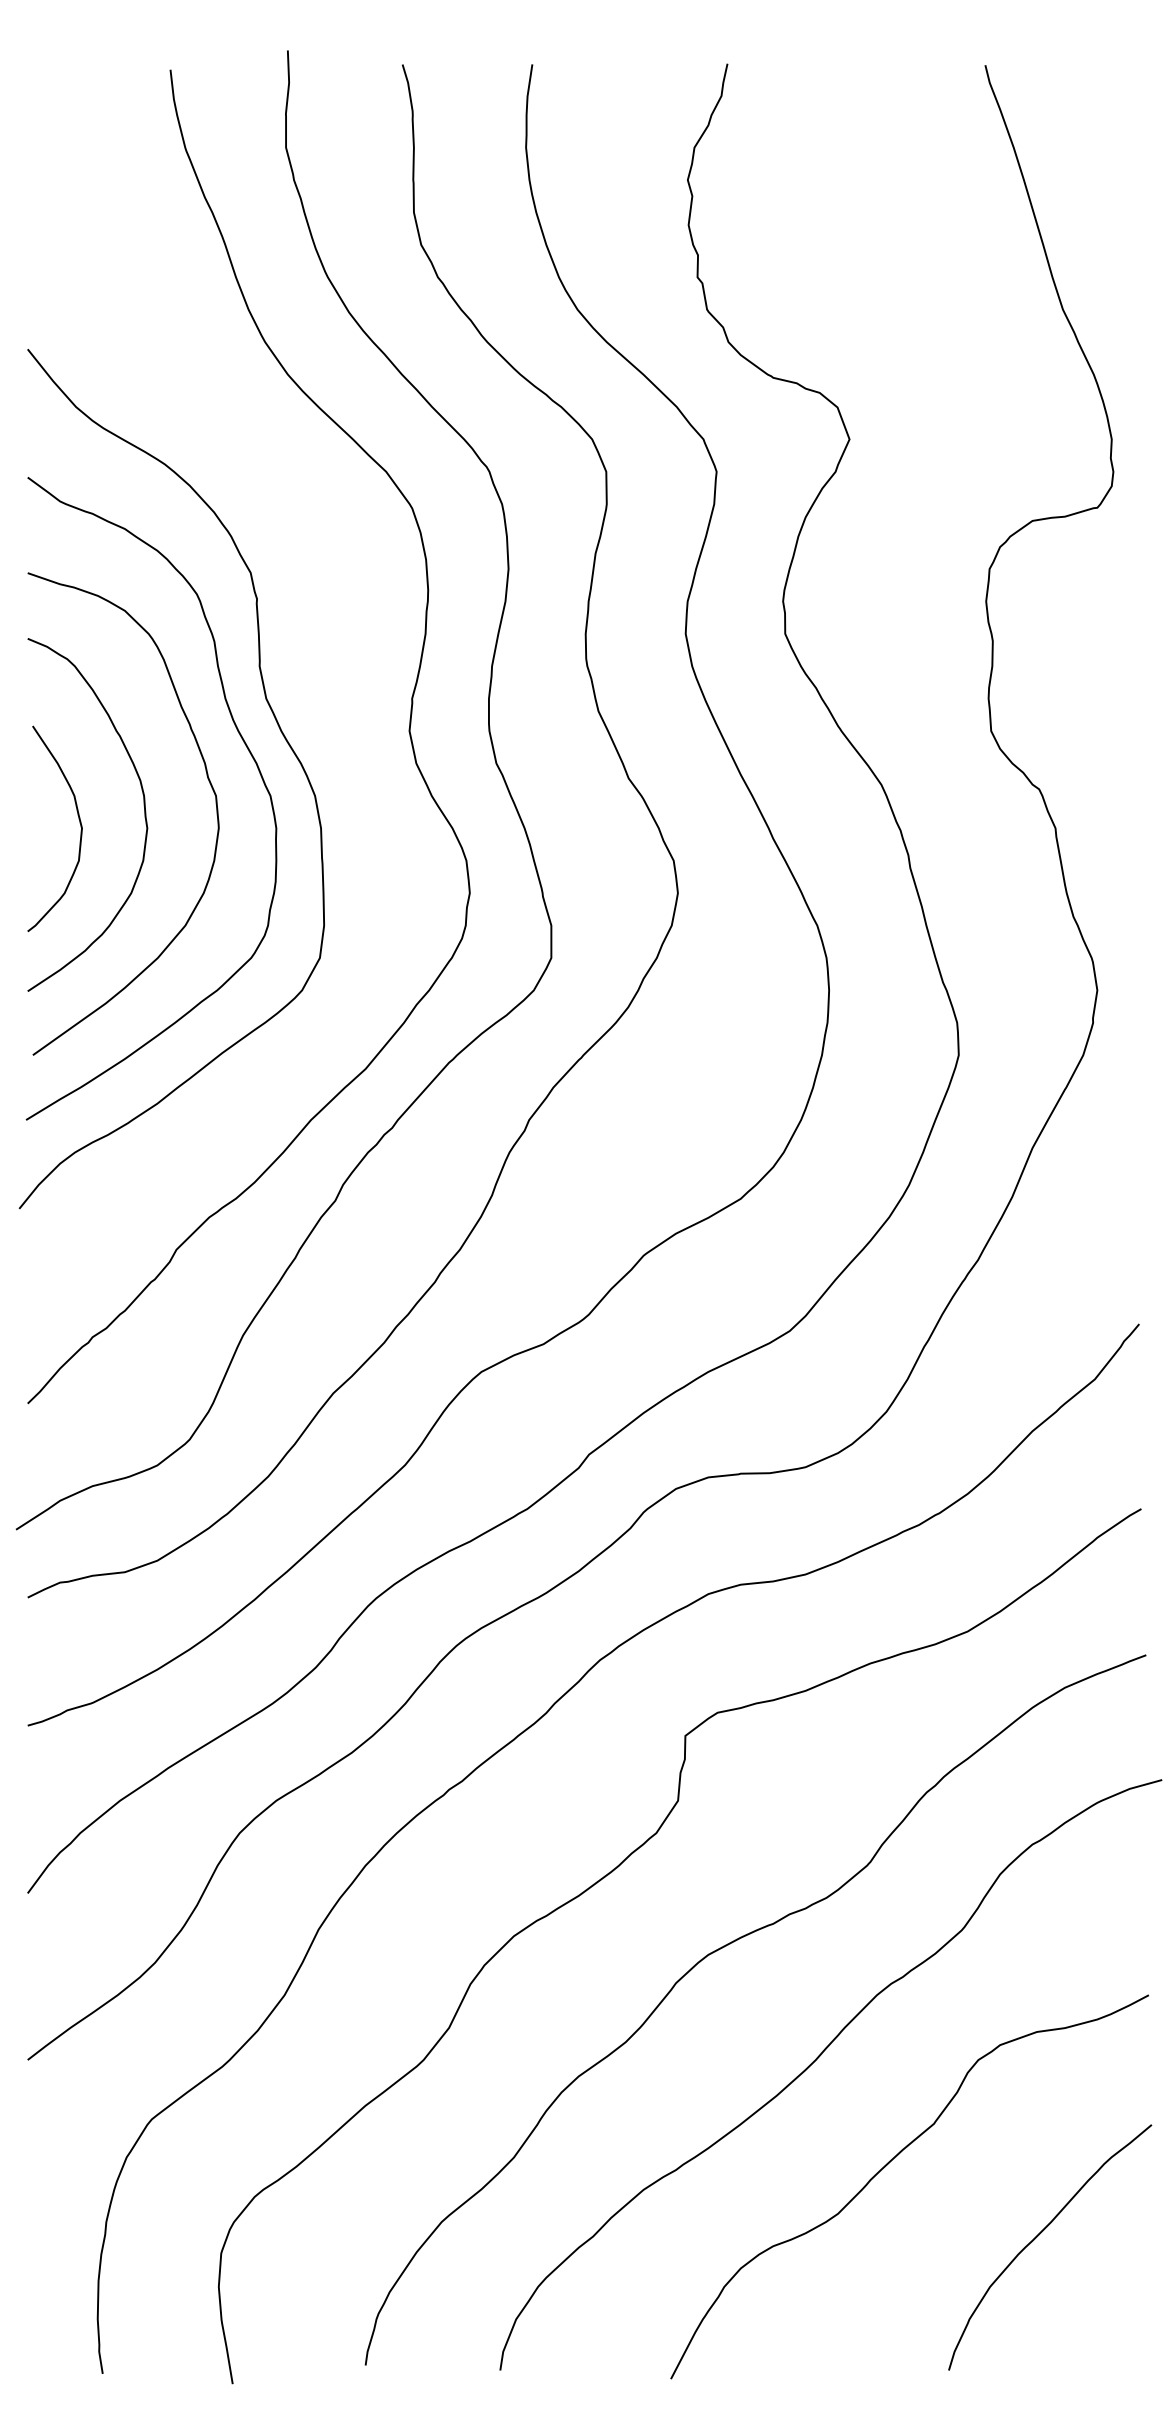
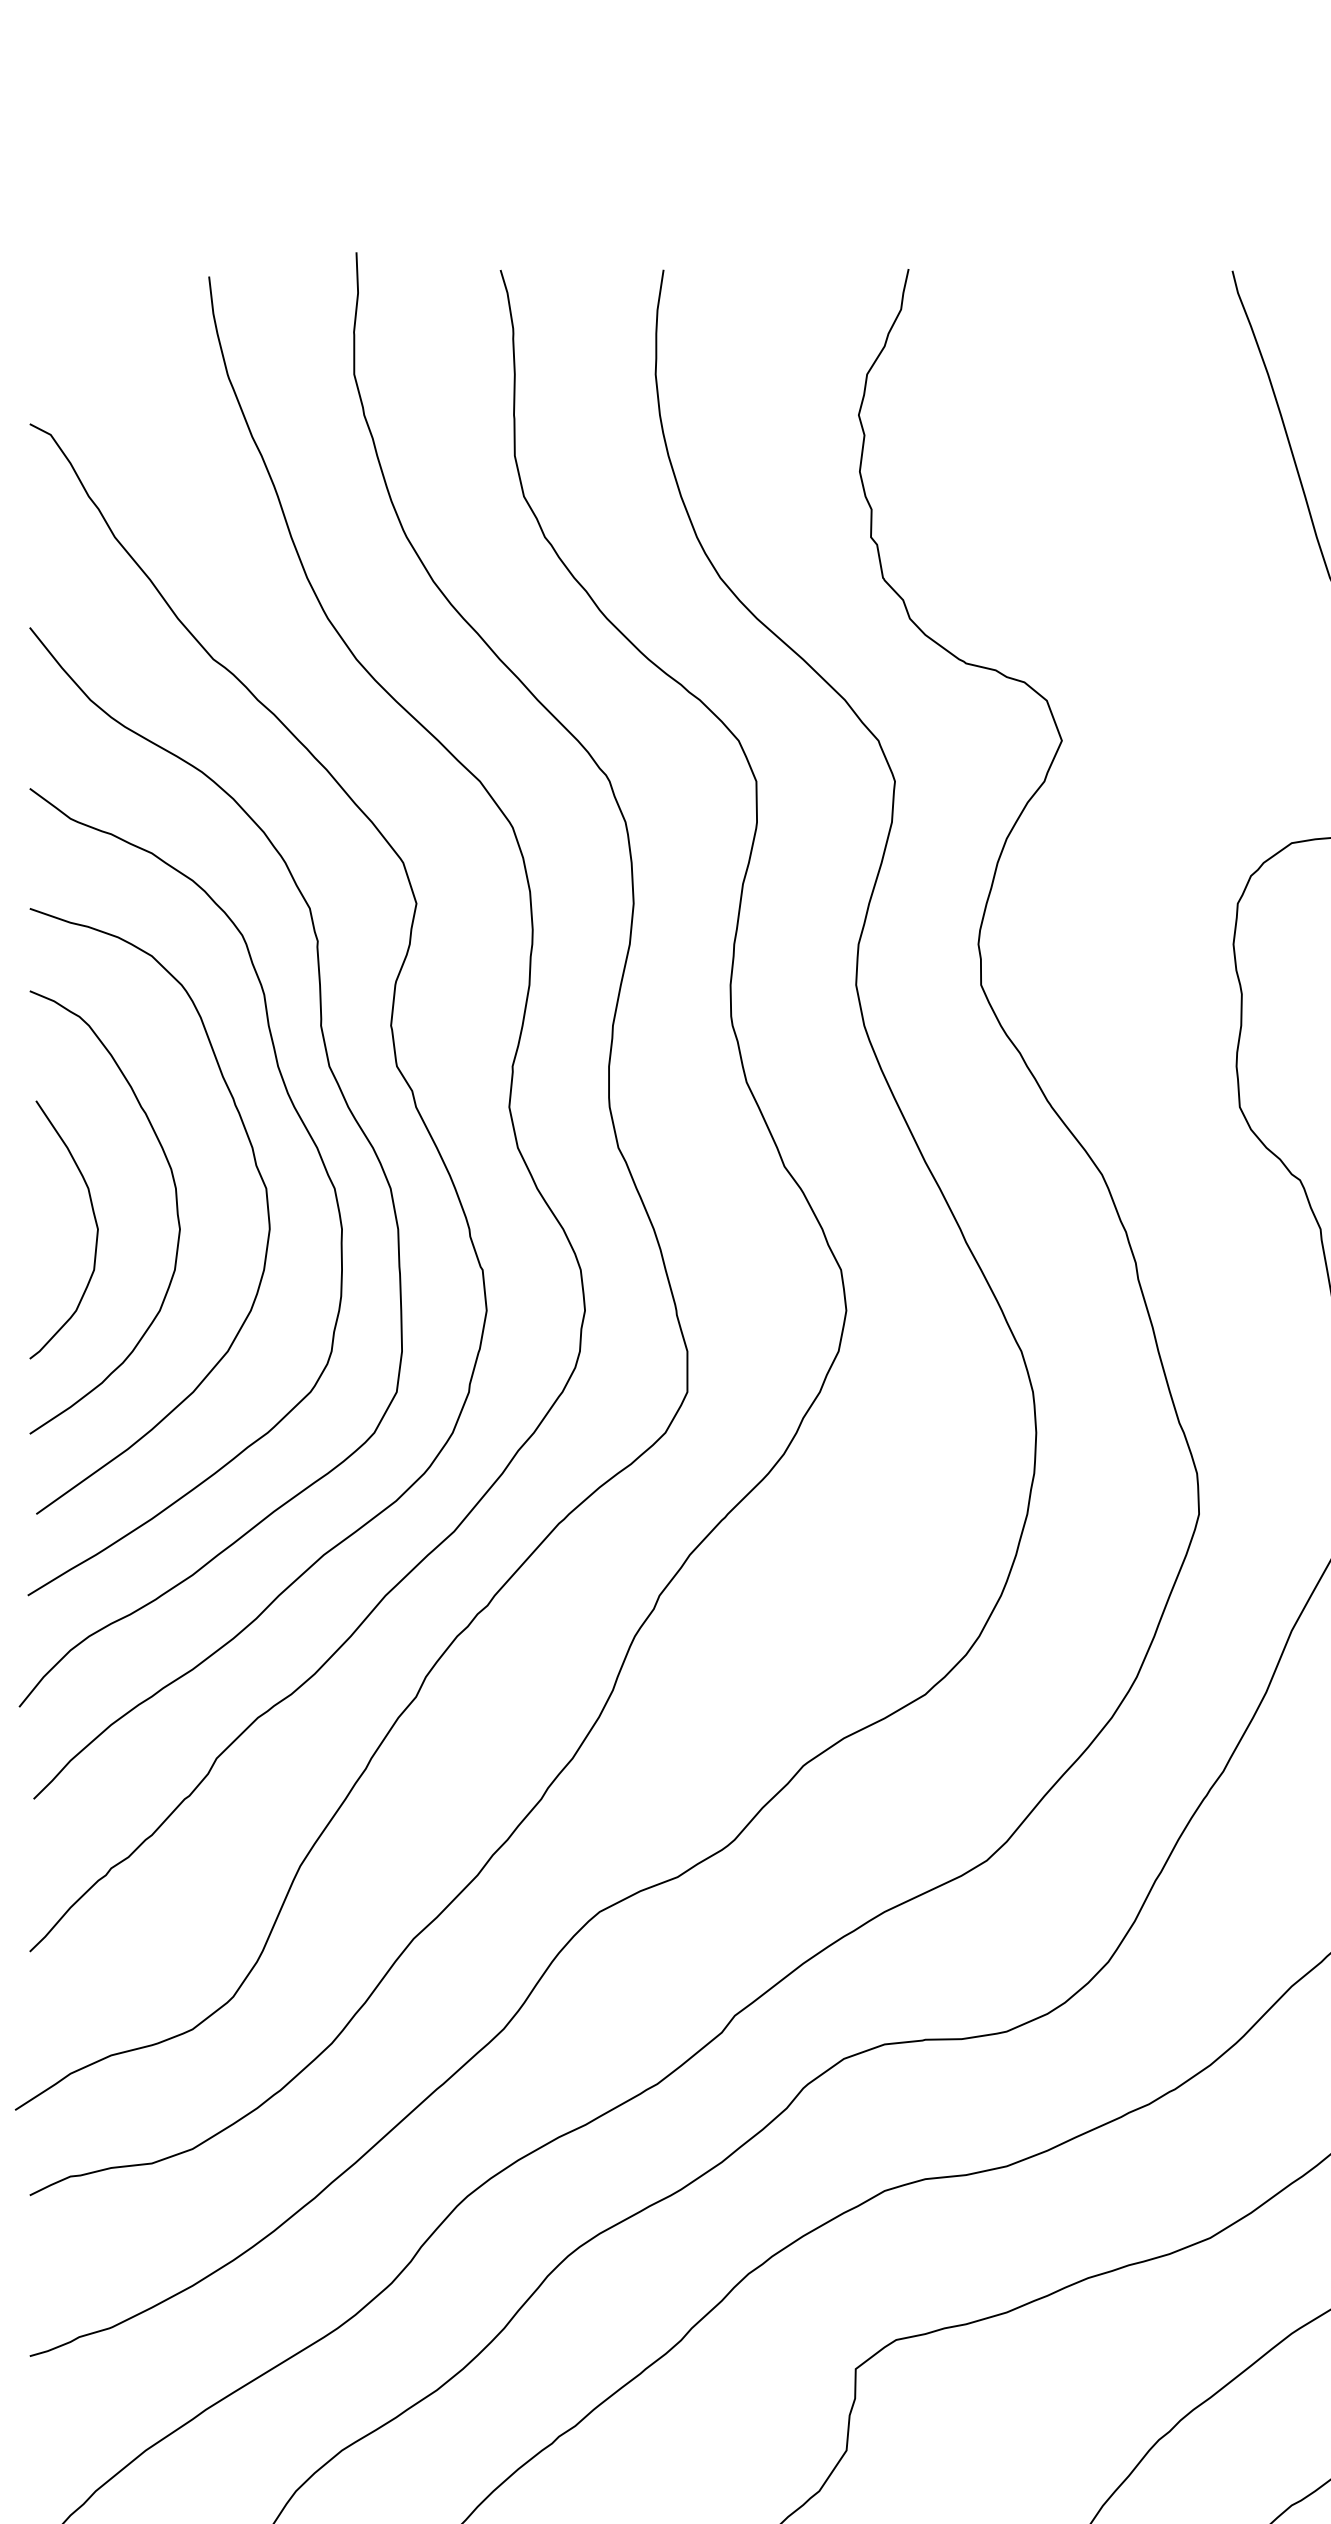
curve: (318, 696) -> (394, 1063), added

